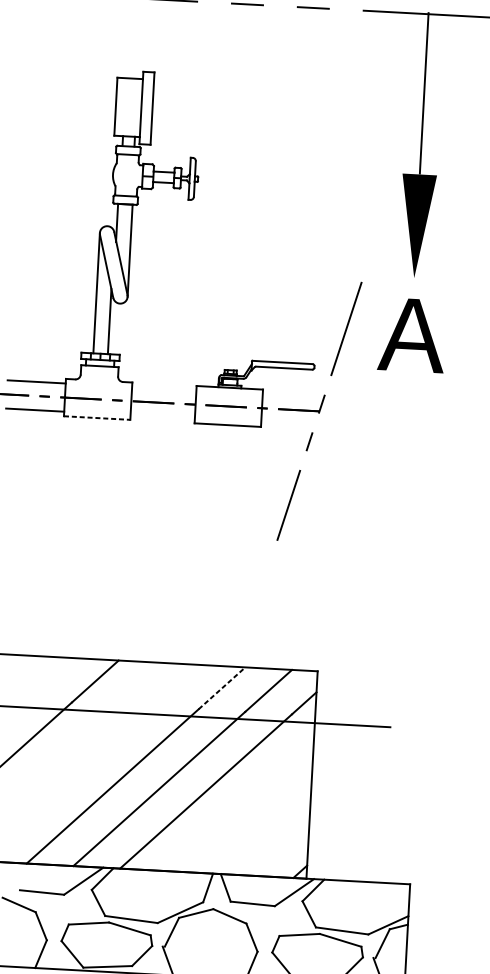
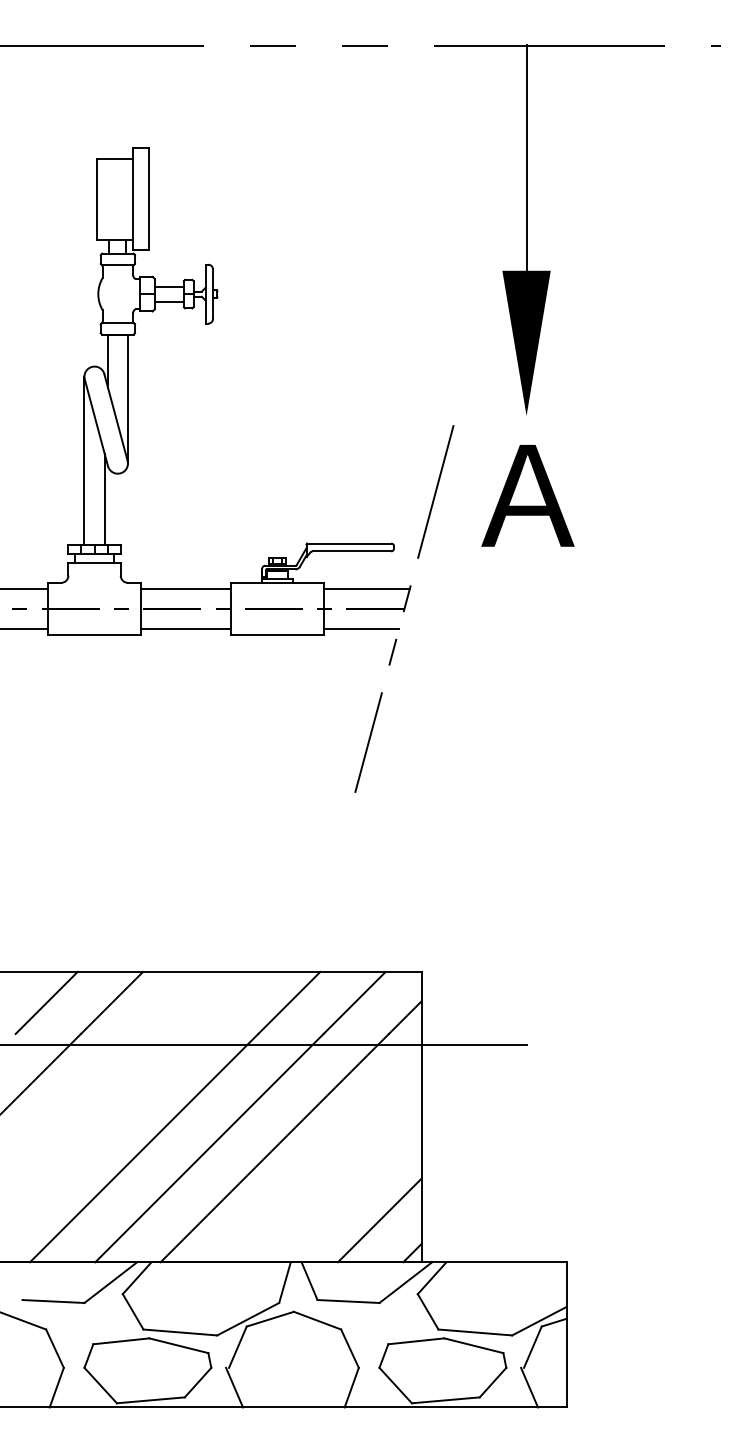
line: (164, 389) -> (186, 589), added
line: (293, 395) -> (366, 589), added
line: (163, 416) -> (186, 628), added
line: (97, 418) -> (95, 635), dashed -> solid
line: (288, 423) -> (361, 628), added
line: (48, 678) -> (46, 1002), added
line: (222, 688) -> (289, 1002), dashed -> solid
line: (278, 847) -> (379, 1220), added

